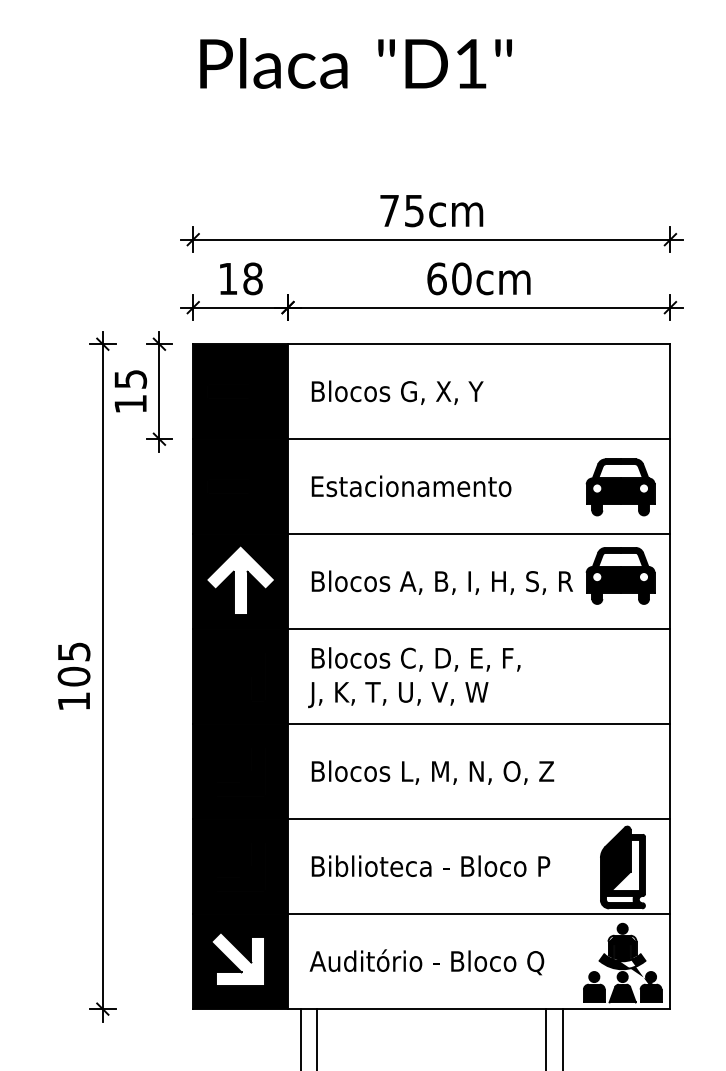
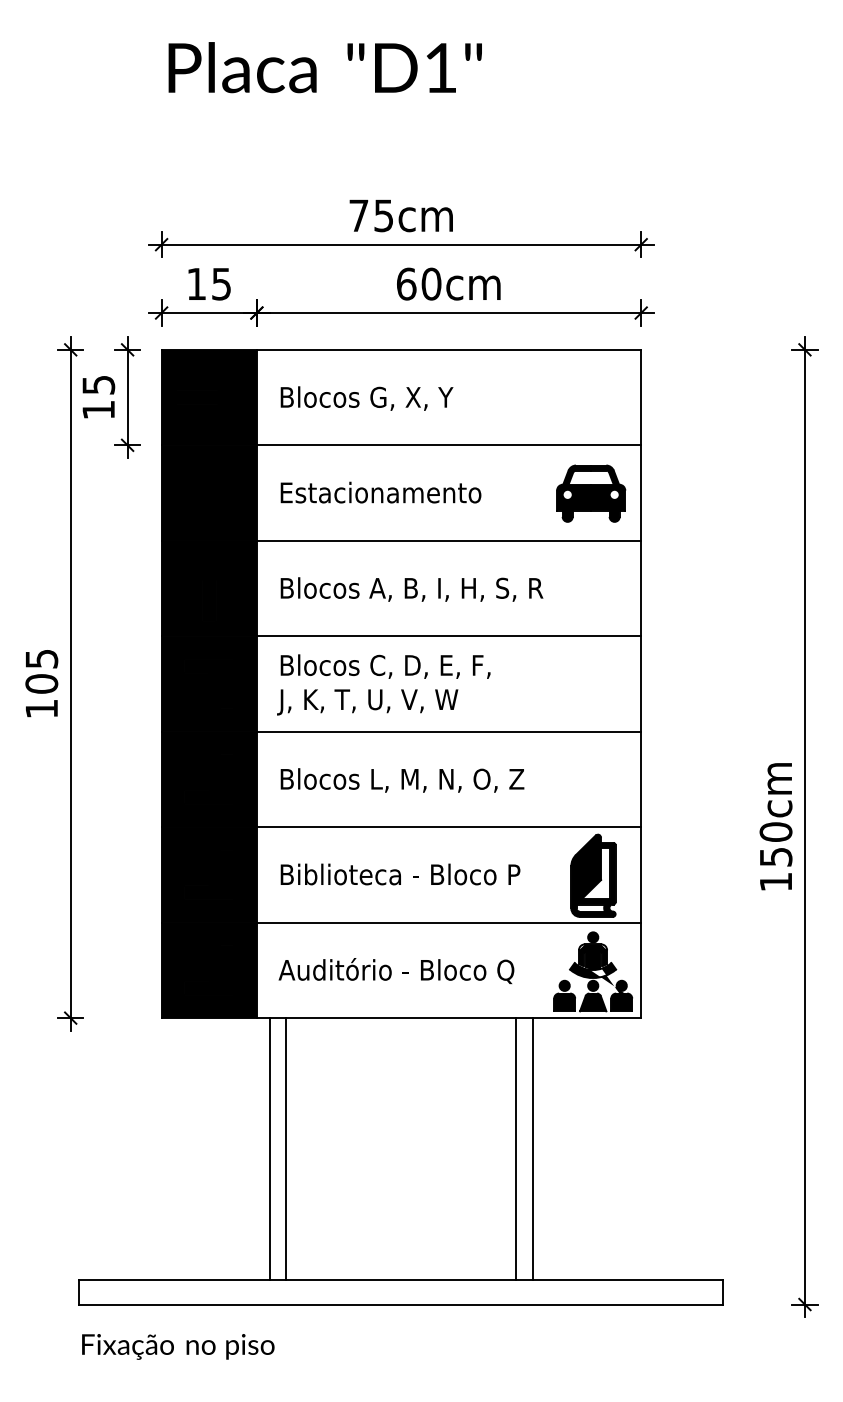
text: (252, 278) -> (221, 283), 18 -> 15
part: (620, 575) -> (591, 582), removed
fill: (240, 579) -> (209, 586), added
fill: (237, 958) -> (206, 967), added

